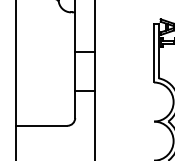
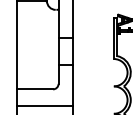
line: (55, 148) -> (44, 105), added

